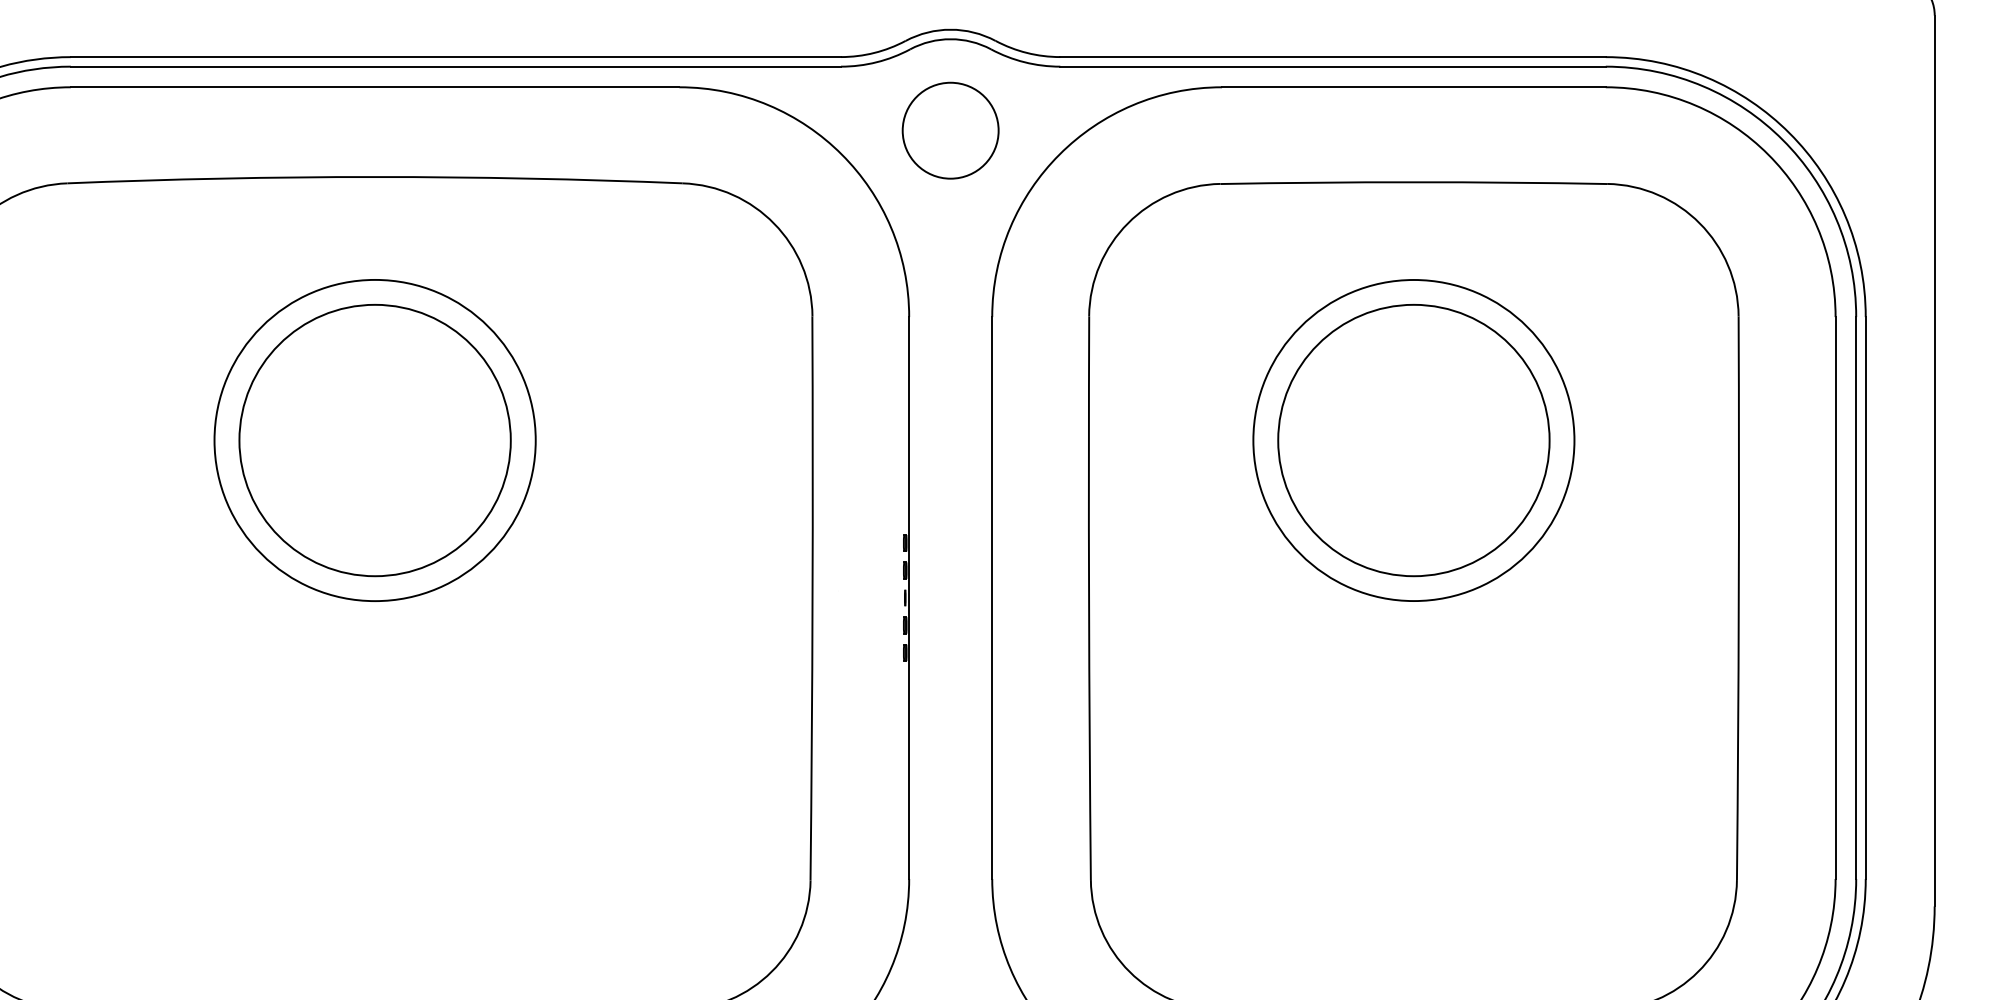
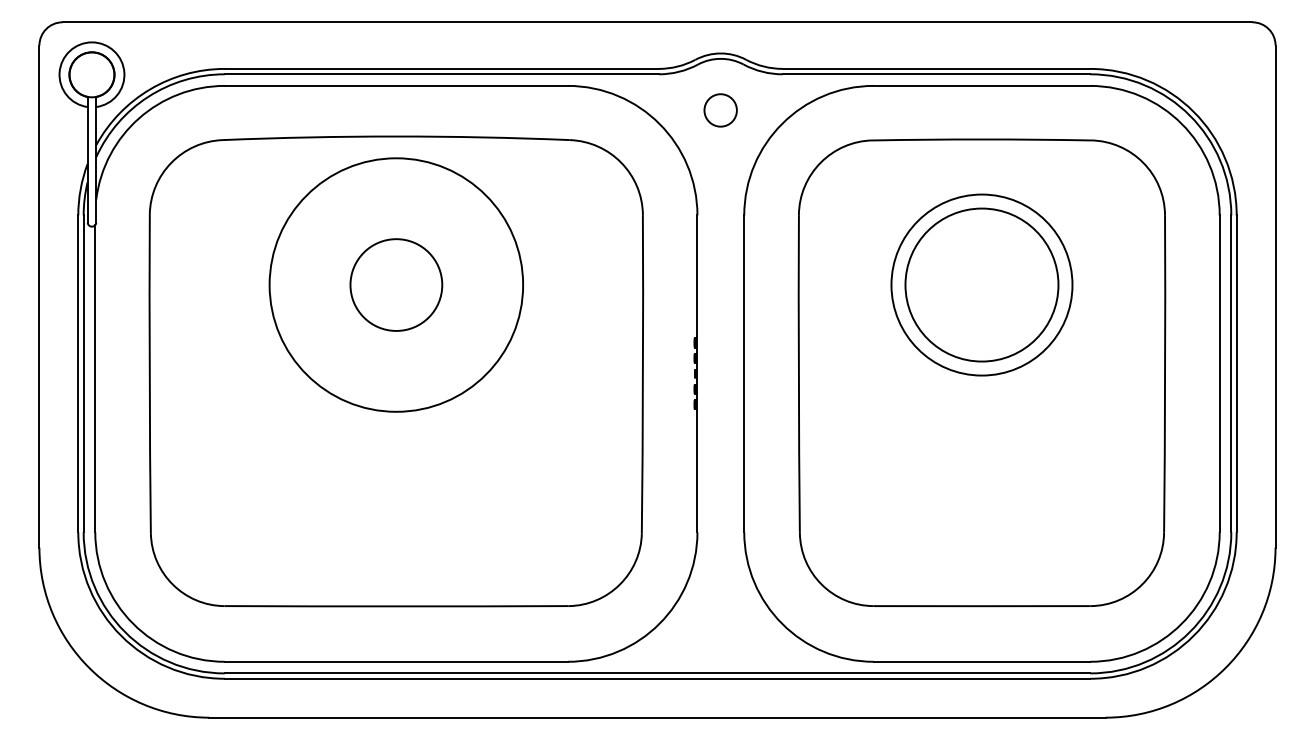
circle: (950, 130) -> (720, 110), size x0.6
circle: (373, 439) -> (395, 284), size x0.6
circle: (373, 439) -> (395, 284), size x1.4

